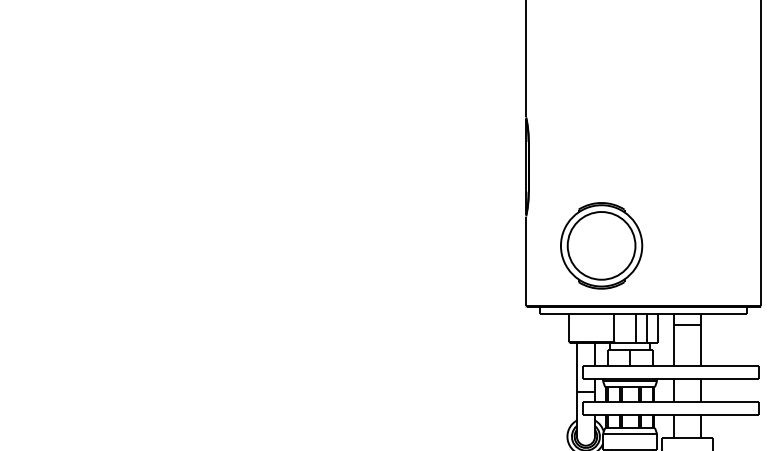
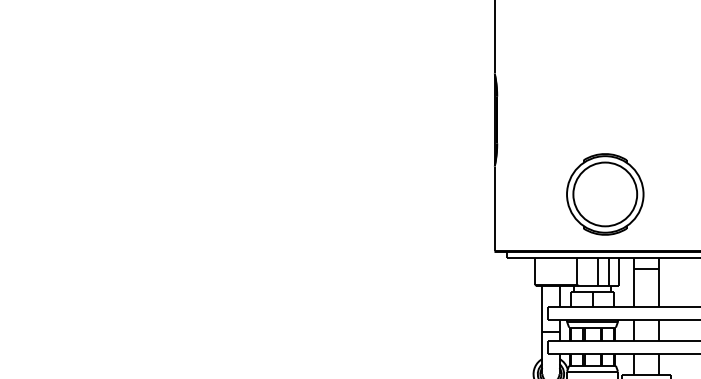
part: (601, 245) -> (605, 194), moved

